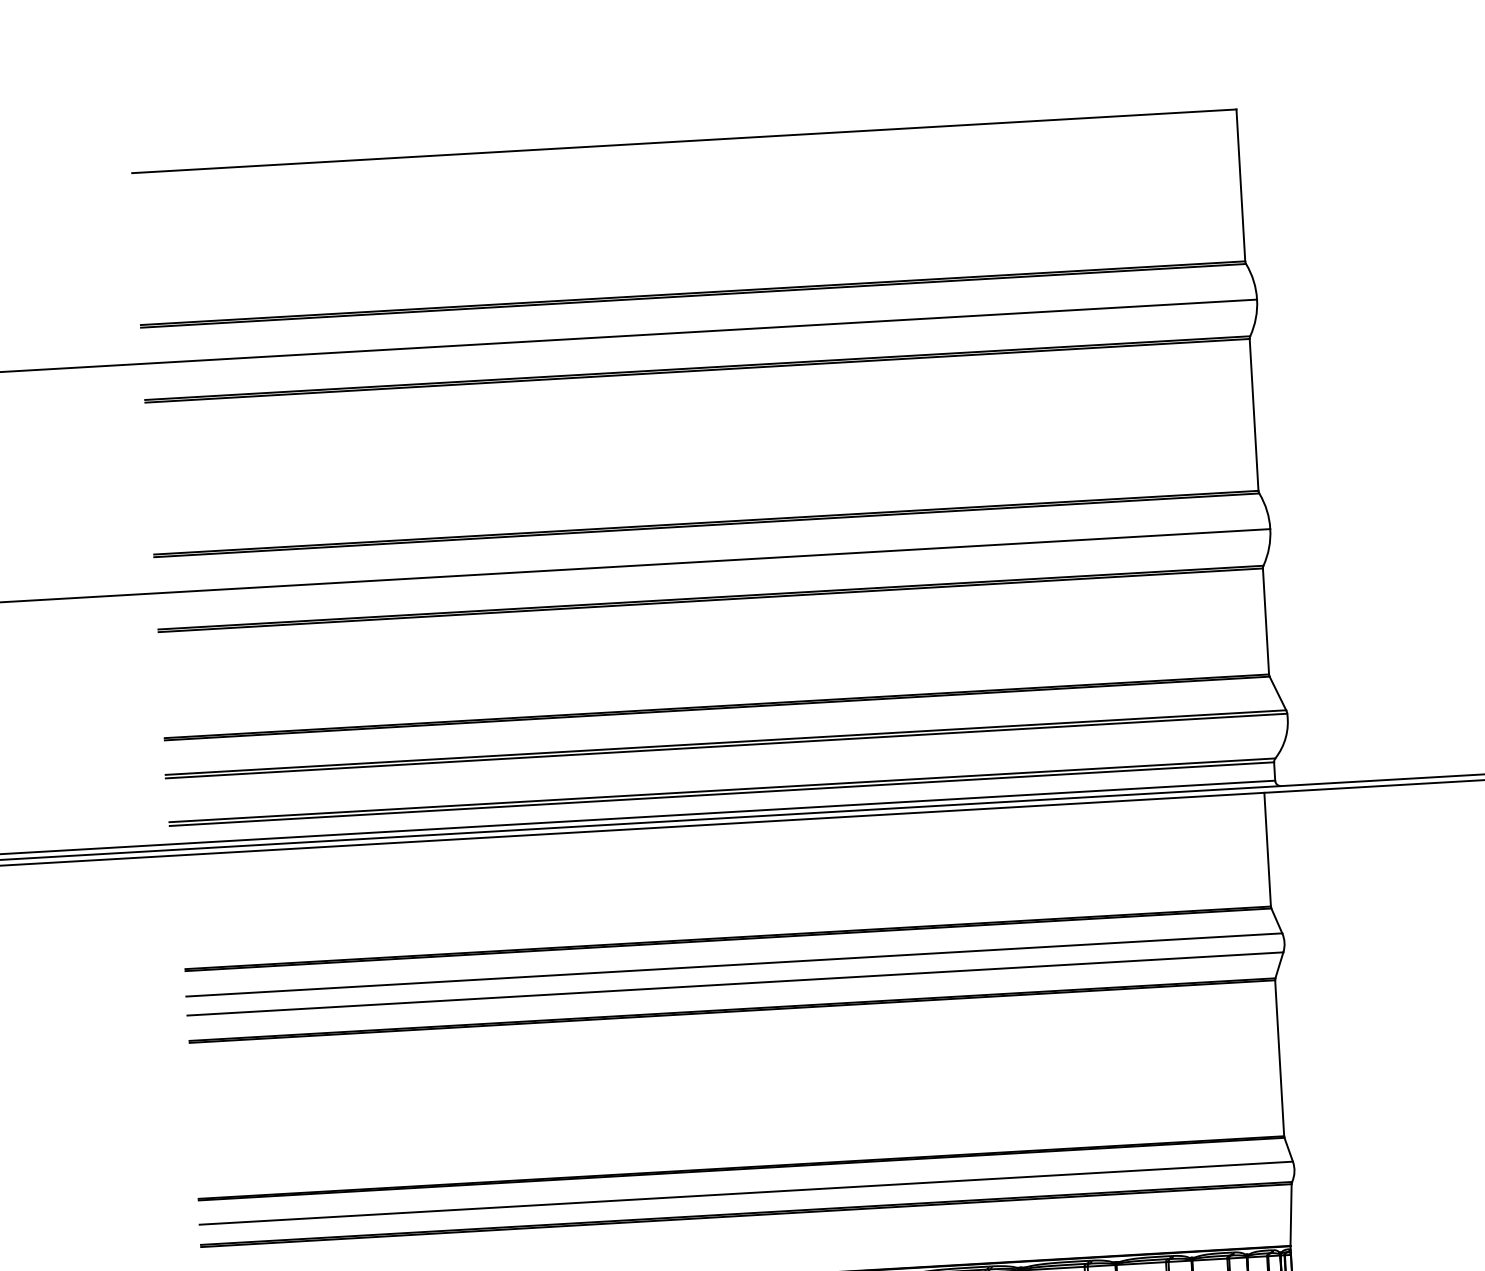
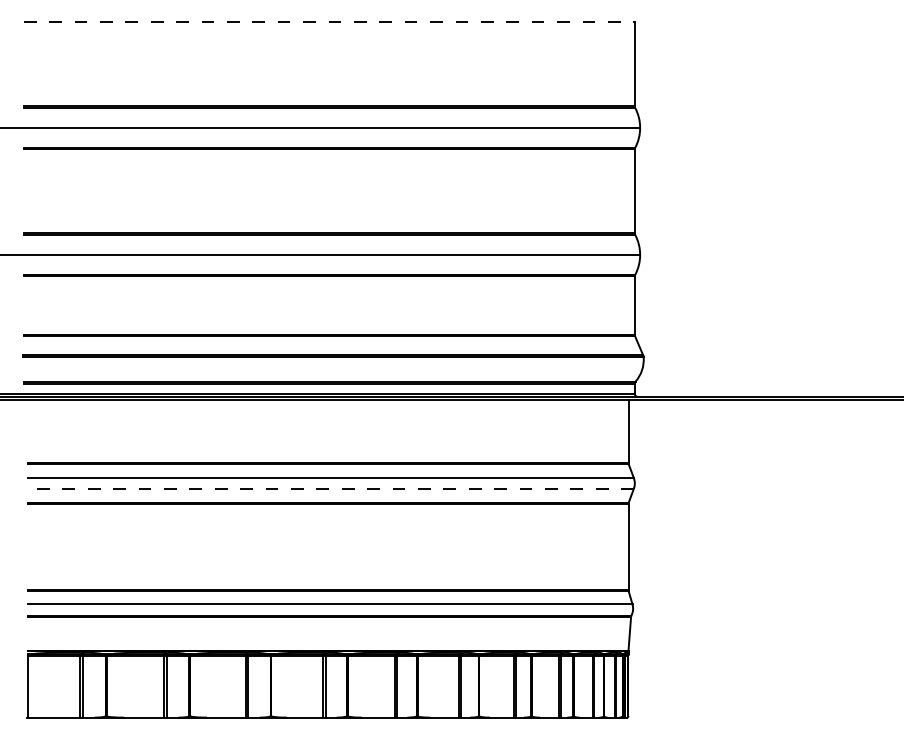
line: (684, 141) -> (329, 22), solid -> dashed
line: (735, 983) -> (330, 488), solid -> dashed

